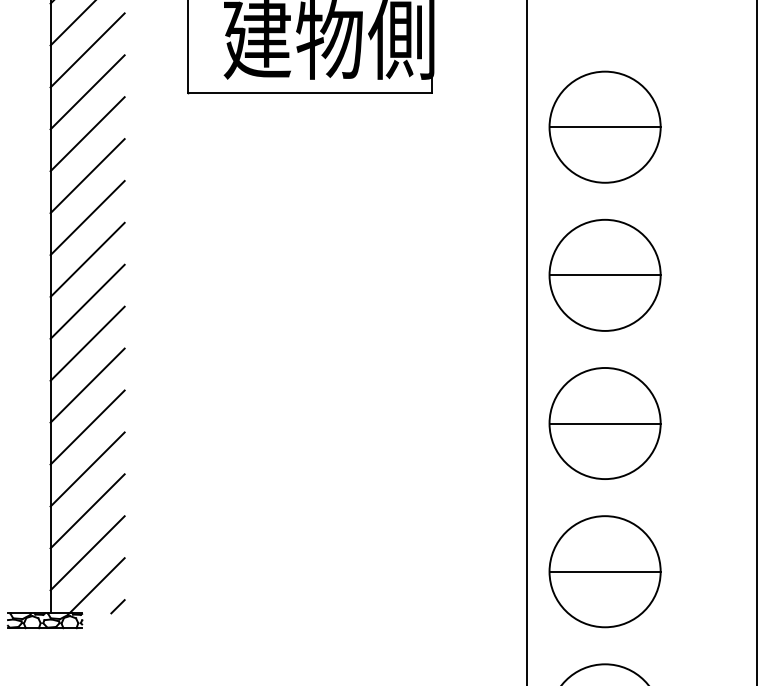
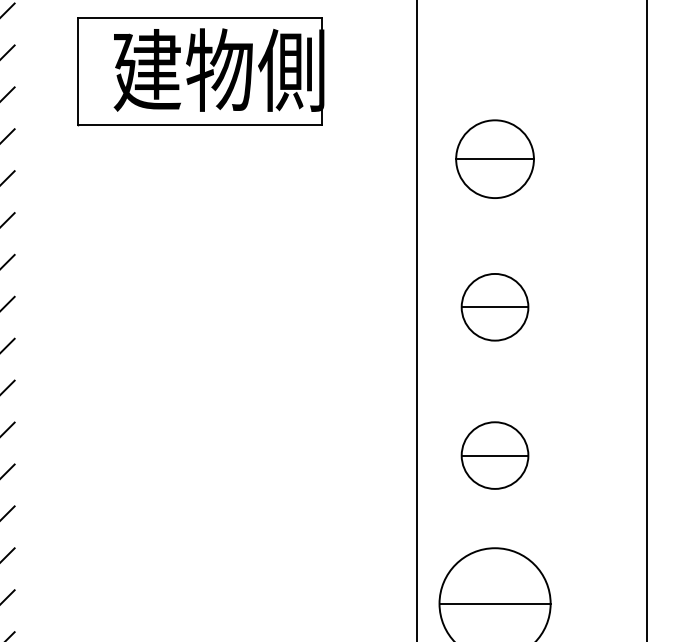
part: (604, 126) -> (494, 158), size x0.7
part: (604, 274) -> (494, 306), size x0.6
part: (604, 423) -> (494, 455), size x0.6

